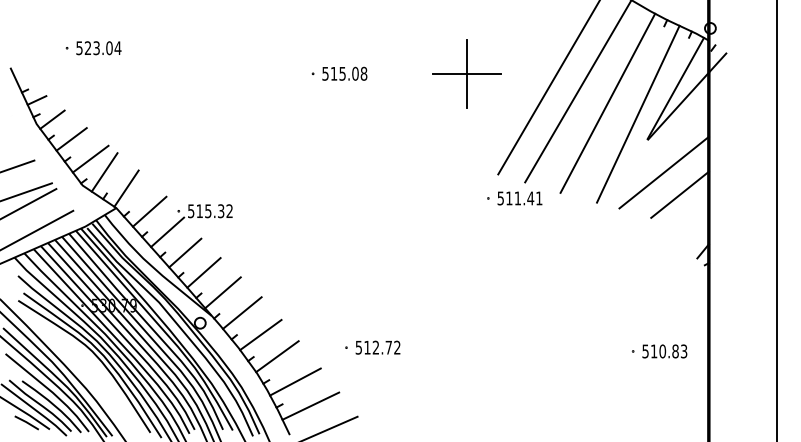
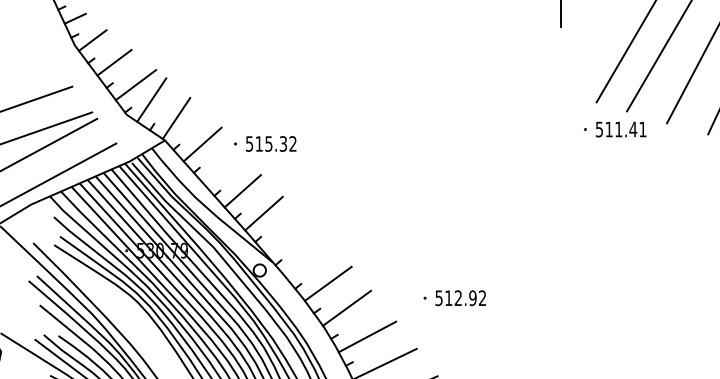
line: (167, 232) -> (222, 168), removed
line: (222, 292) -> (284, 235), removed
line: (242, 312) -> (307, 258), removed
text: (388, 347) -> (472, 297), 512.72 -> 512.92

